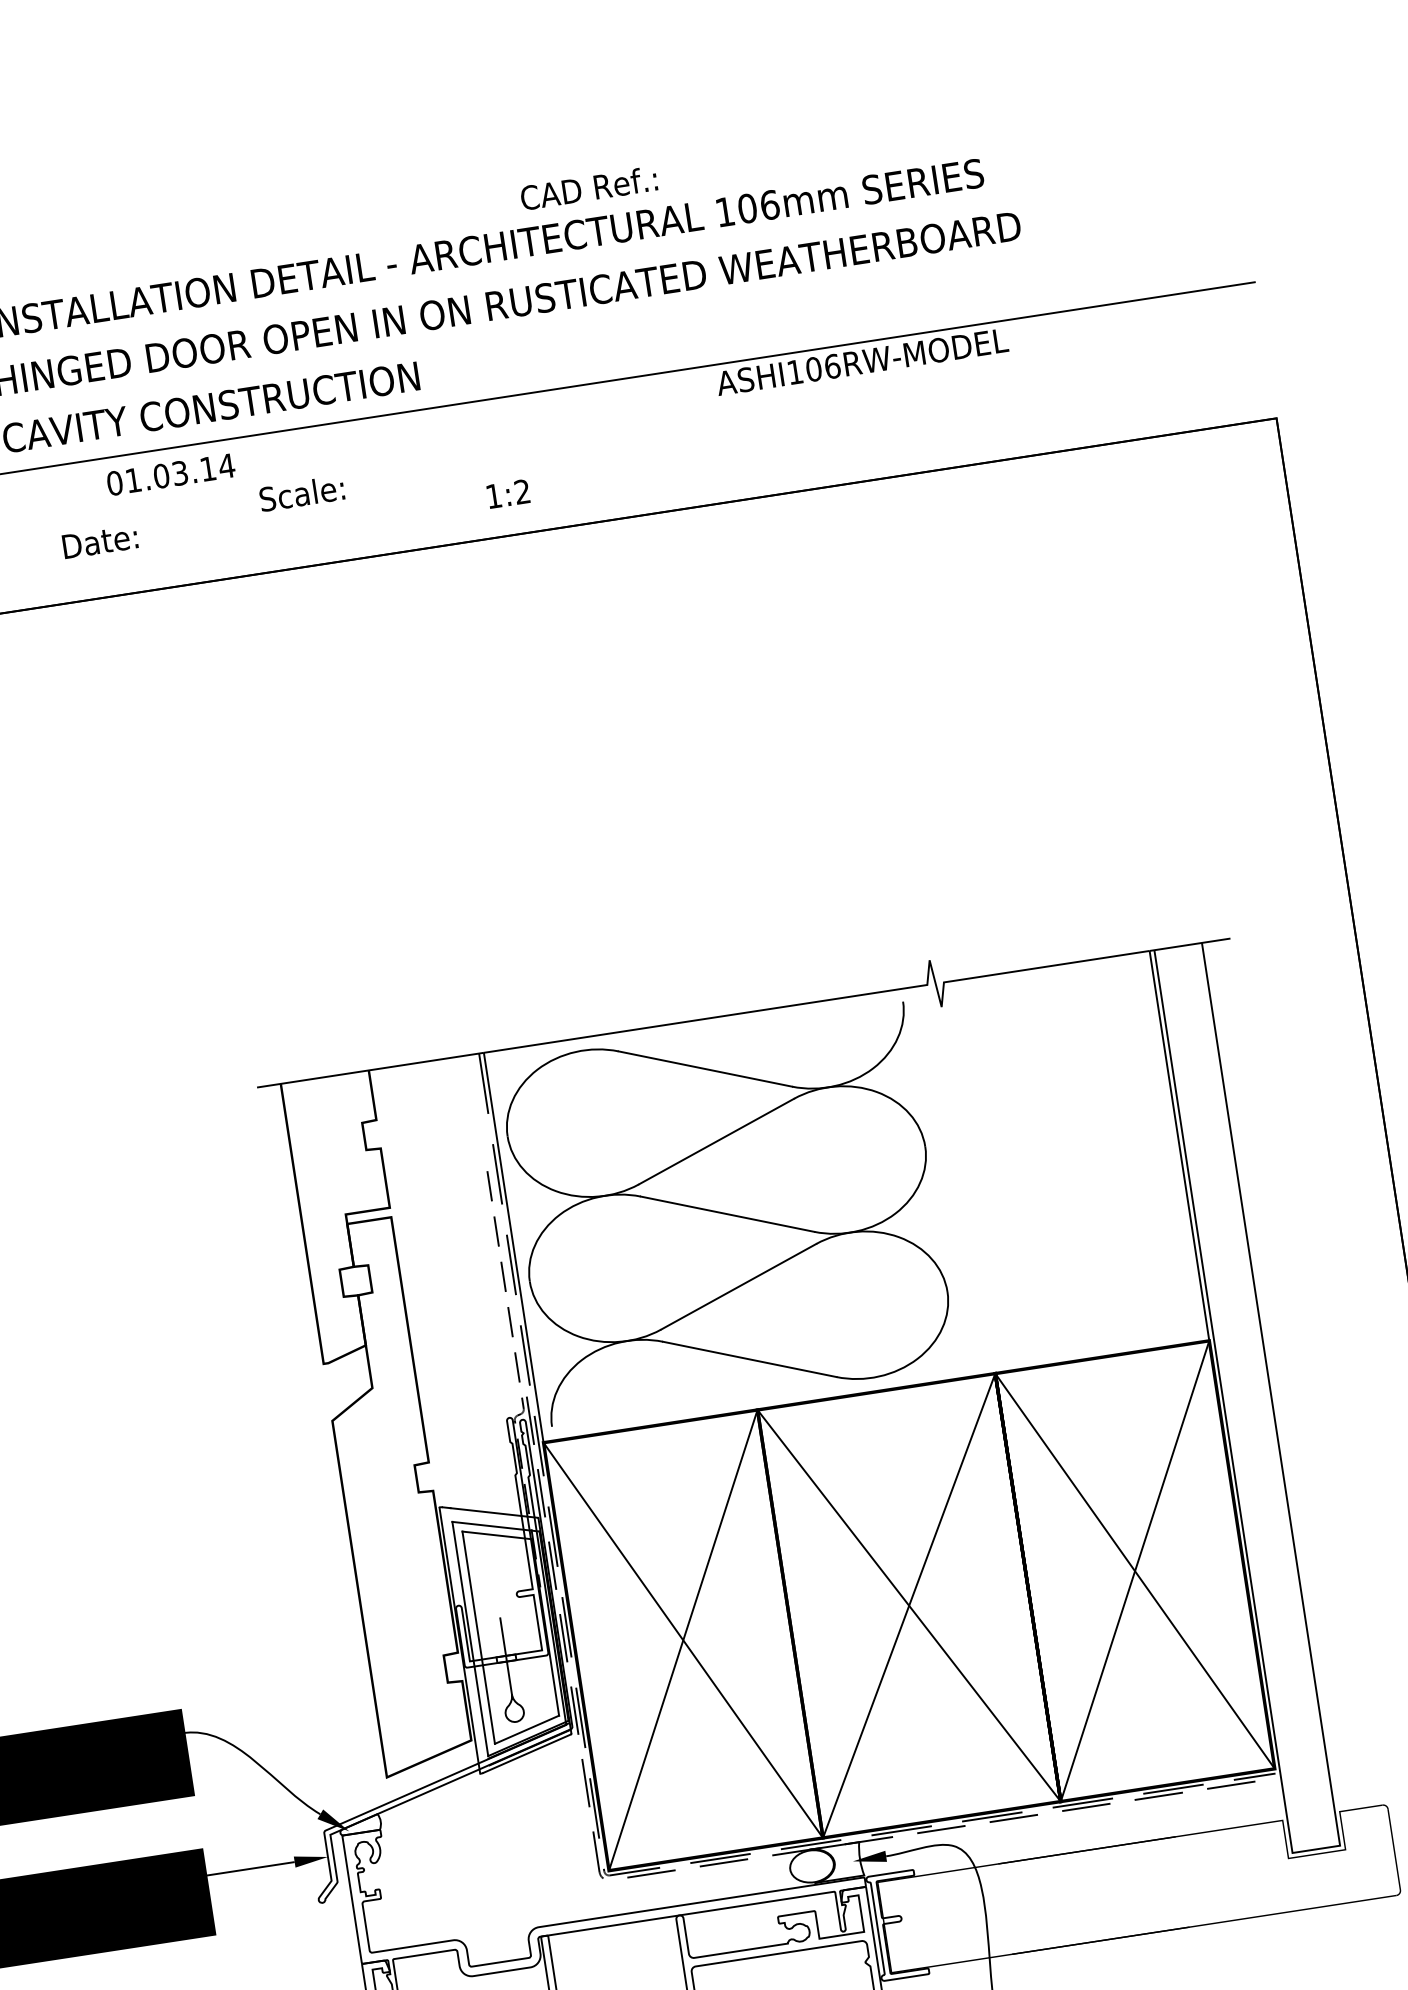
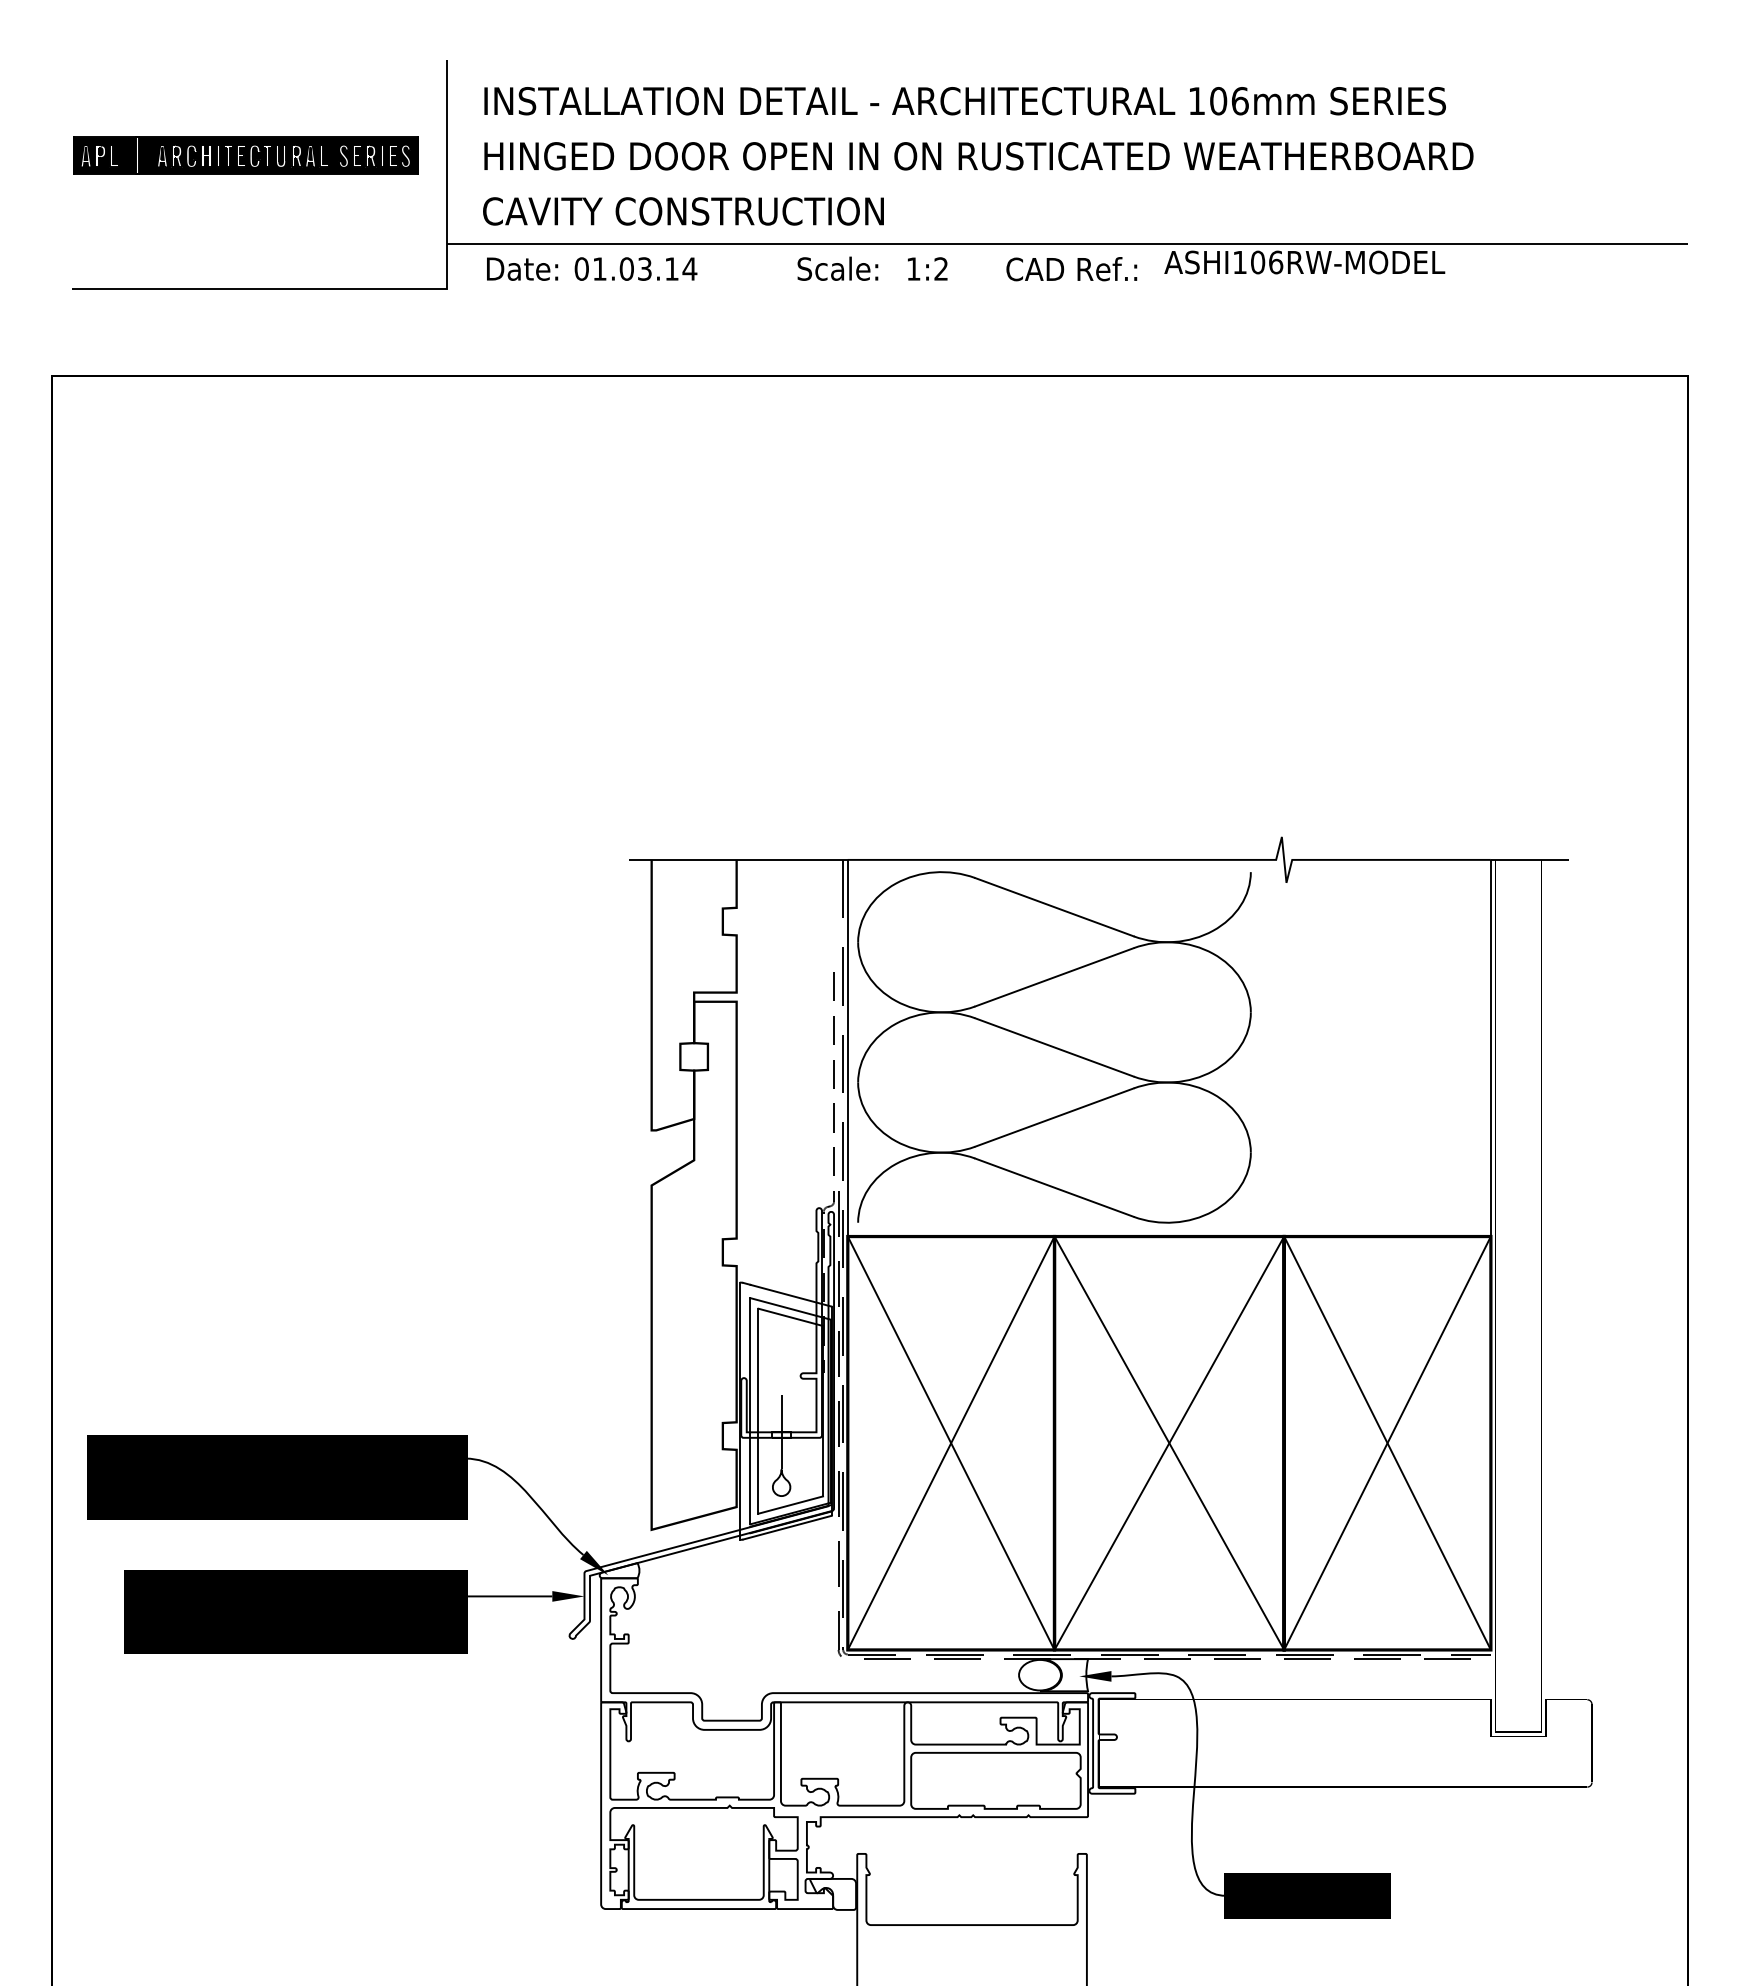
text: (588, 188) -> (1071, 269), moved
text: (301, 493) -> (837, 268), moved
text: (508, 493) -> (927, 268), moved
text: (100, 541) -> (522, 268), moved

